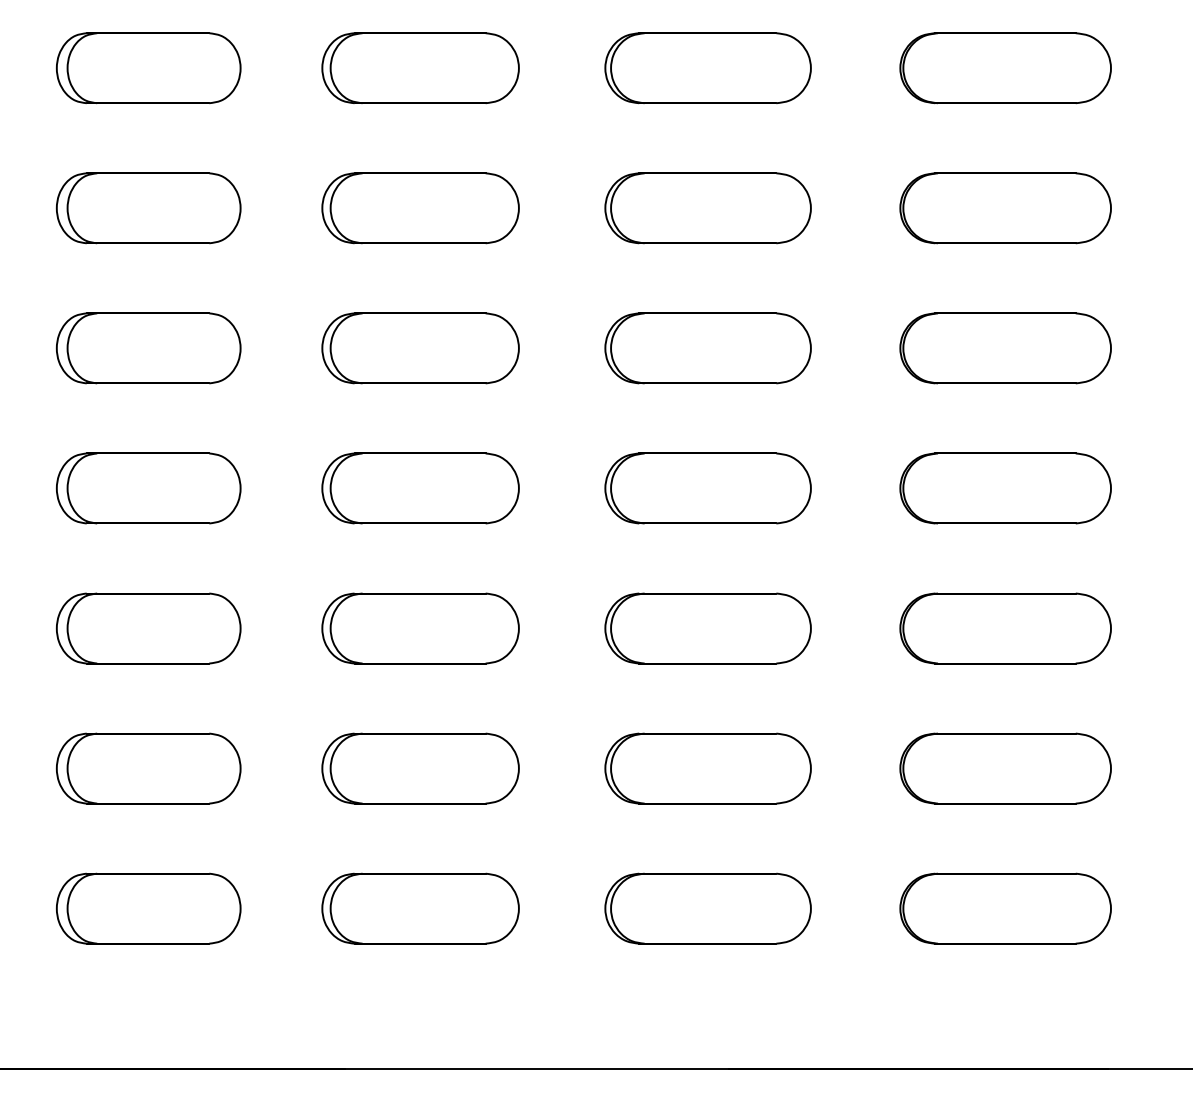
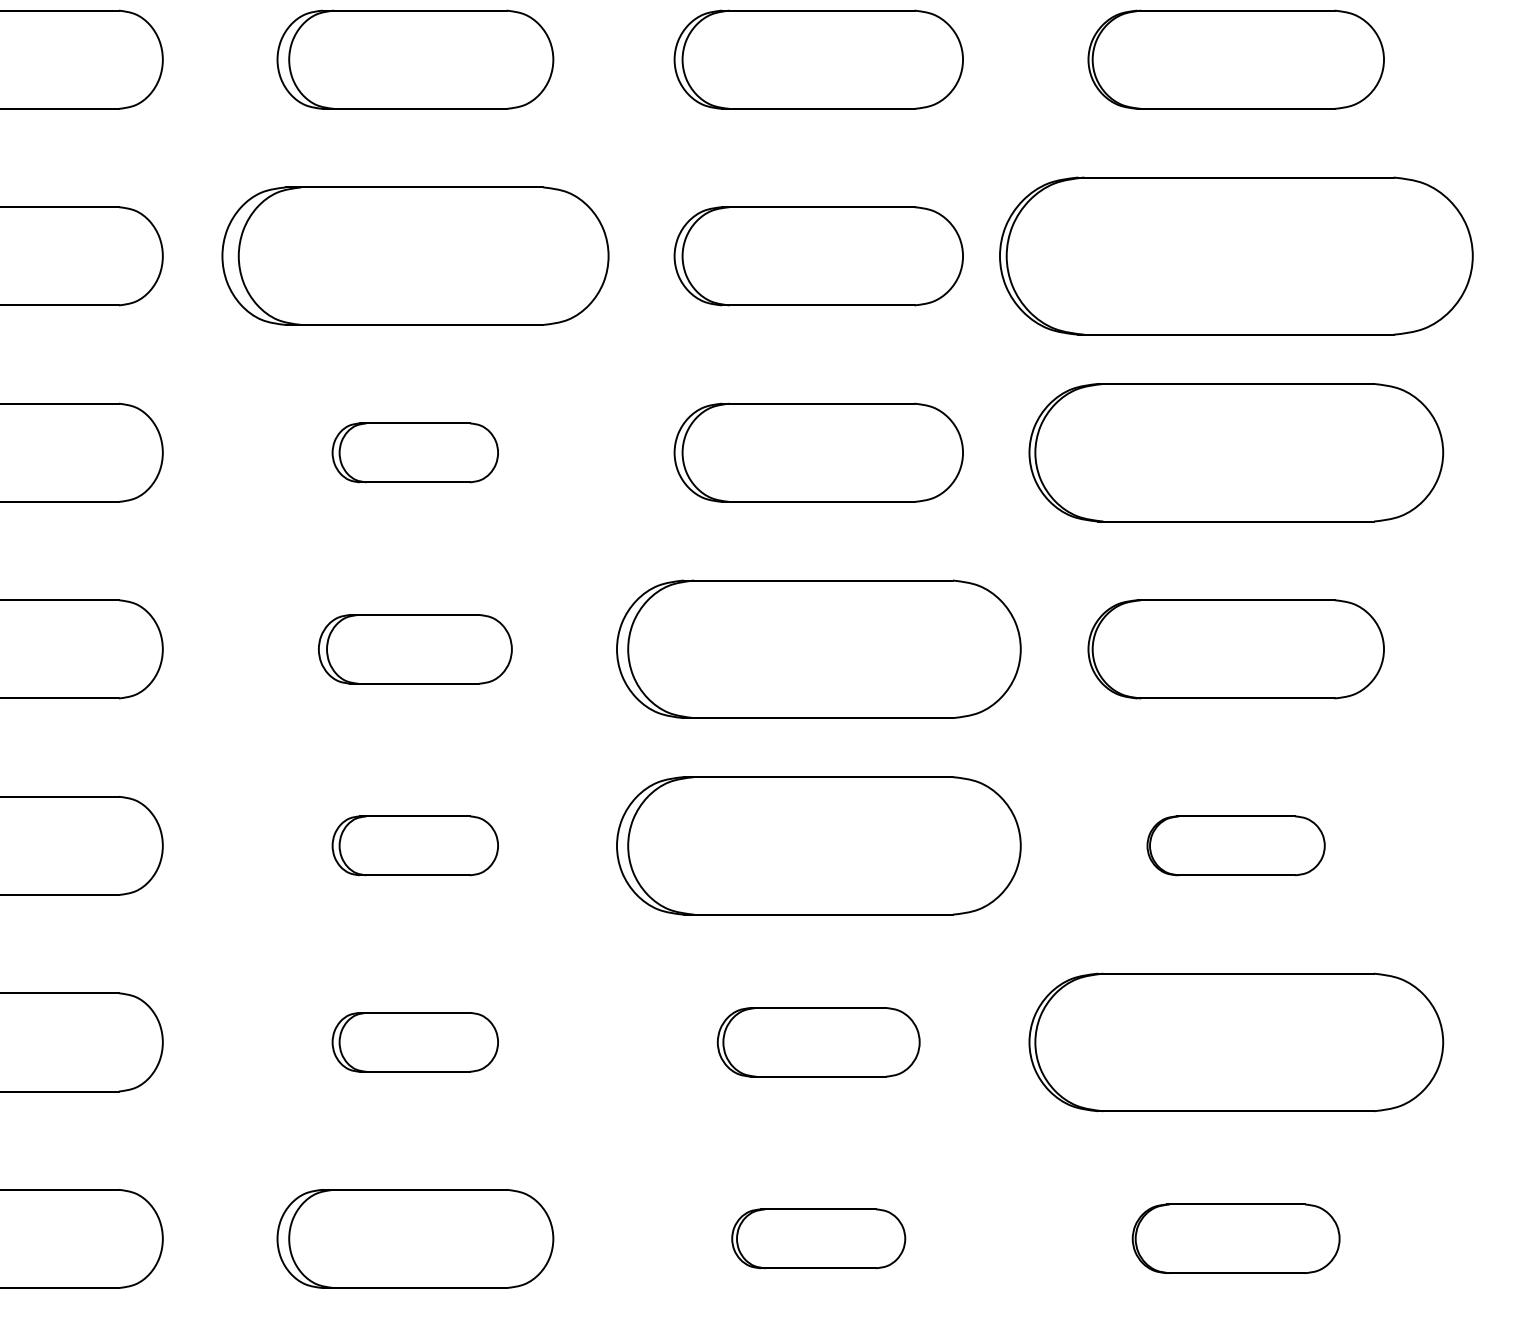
part: (420, 208) -> (415, 256), size x1.4
part: (1005, 208) -> (1236, 256), size x1.6
part: (420, 348) -> (415, 452), size x0.6
part: (1005, 348) -> (1236, 452), size x1.4
part: (420, 488) -> (415, 649), size x0.7
part: (707, 488) -> (817, 649), size x1.4
part: (420, 628) -> (415, 845), size x0.6
part: (707, 628) -> (817, 845), size x1.4
part: (1005, 628) -> (1236, 845), size x0.6
part: (420, 768) -> (415, 1042), size x0.6
part: (707, 768) -> (817, 1042), size x0.7
part: (1005, 768) -> (1236, 1042), size x1.4
part: (707, 908) -> (817, 1238), size x0.6
part: (1005, 908) -> (1236, 1238), size x0.7

